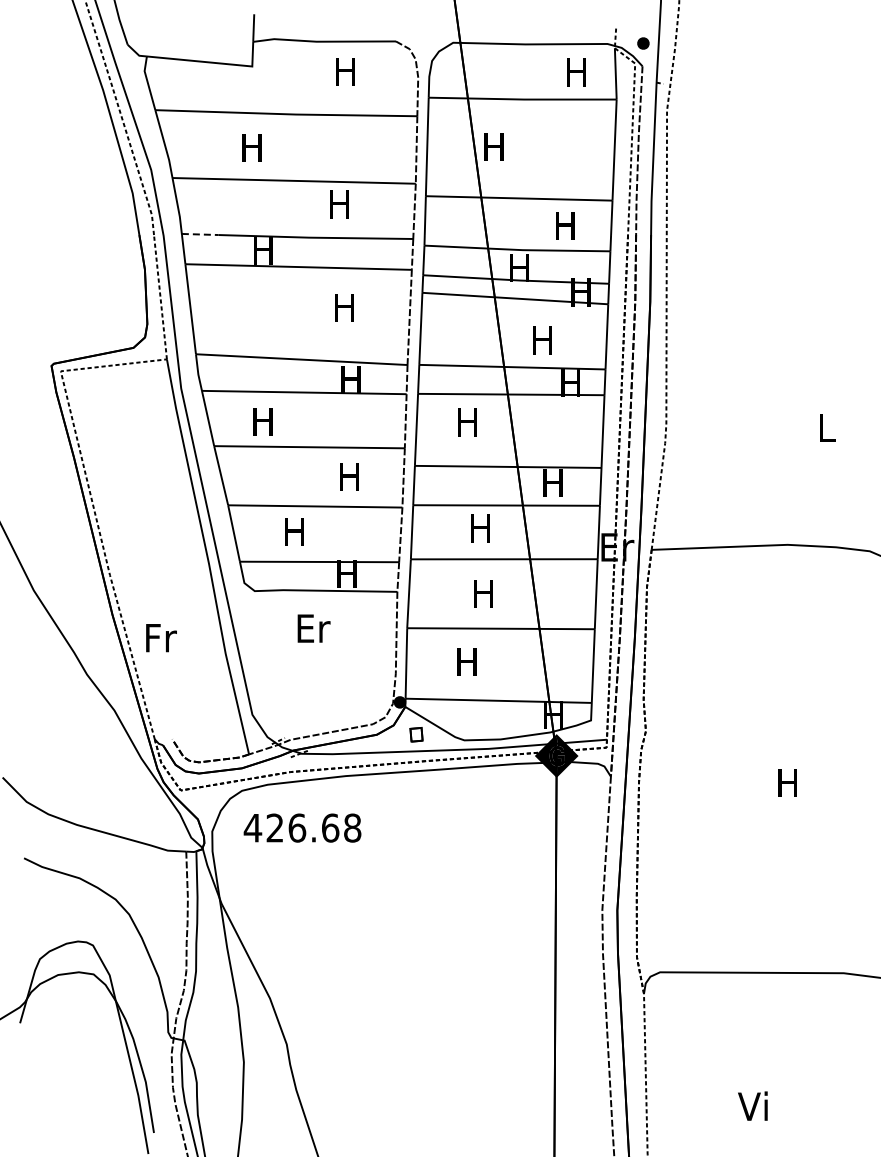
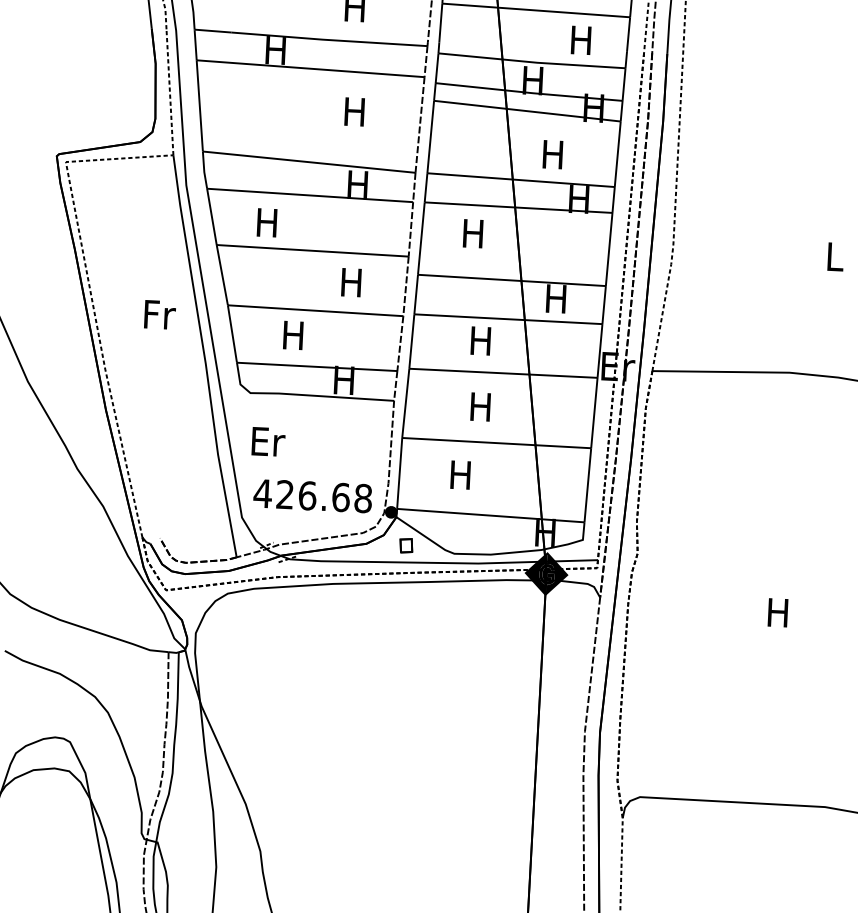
line: (200, 234) -> (213, 31), dashed -> solid
text: (313, 628) -> (268, 441), moved
text: (161, 638) -> (160, 315), moved
text: (302, 827) -> (312, 495), moved

